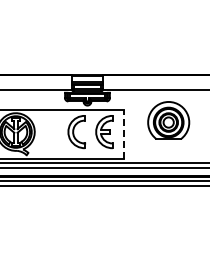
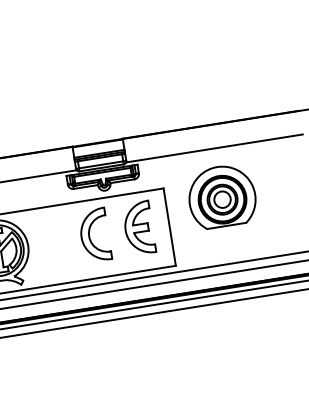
part: (168, 120) -> (221, 196), moved
line: (123, 133) -> (169, 225), dashed -> solid

